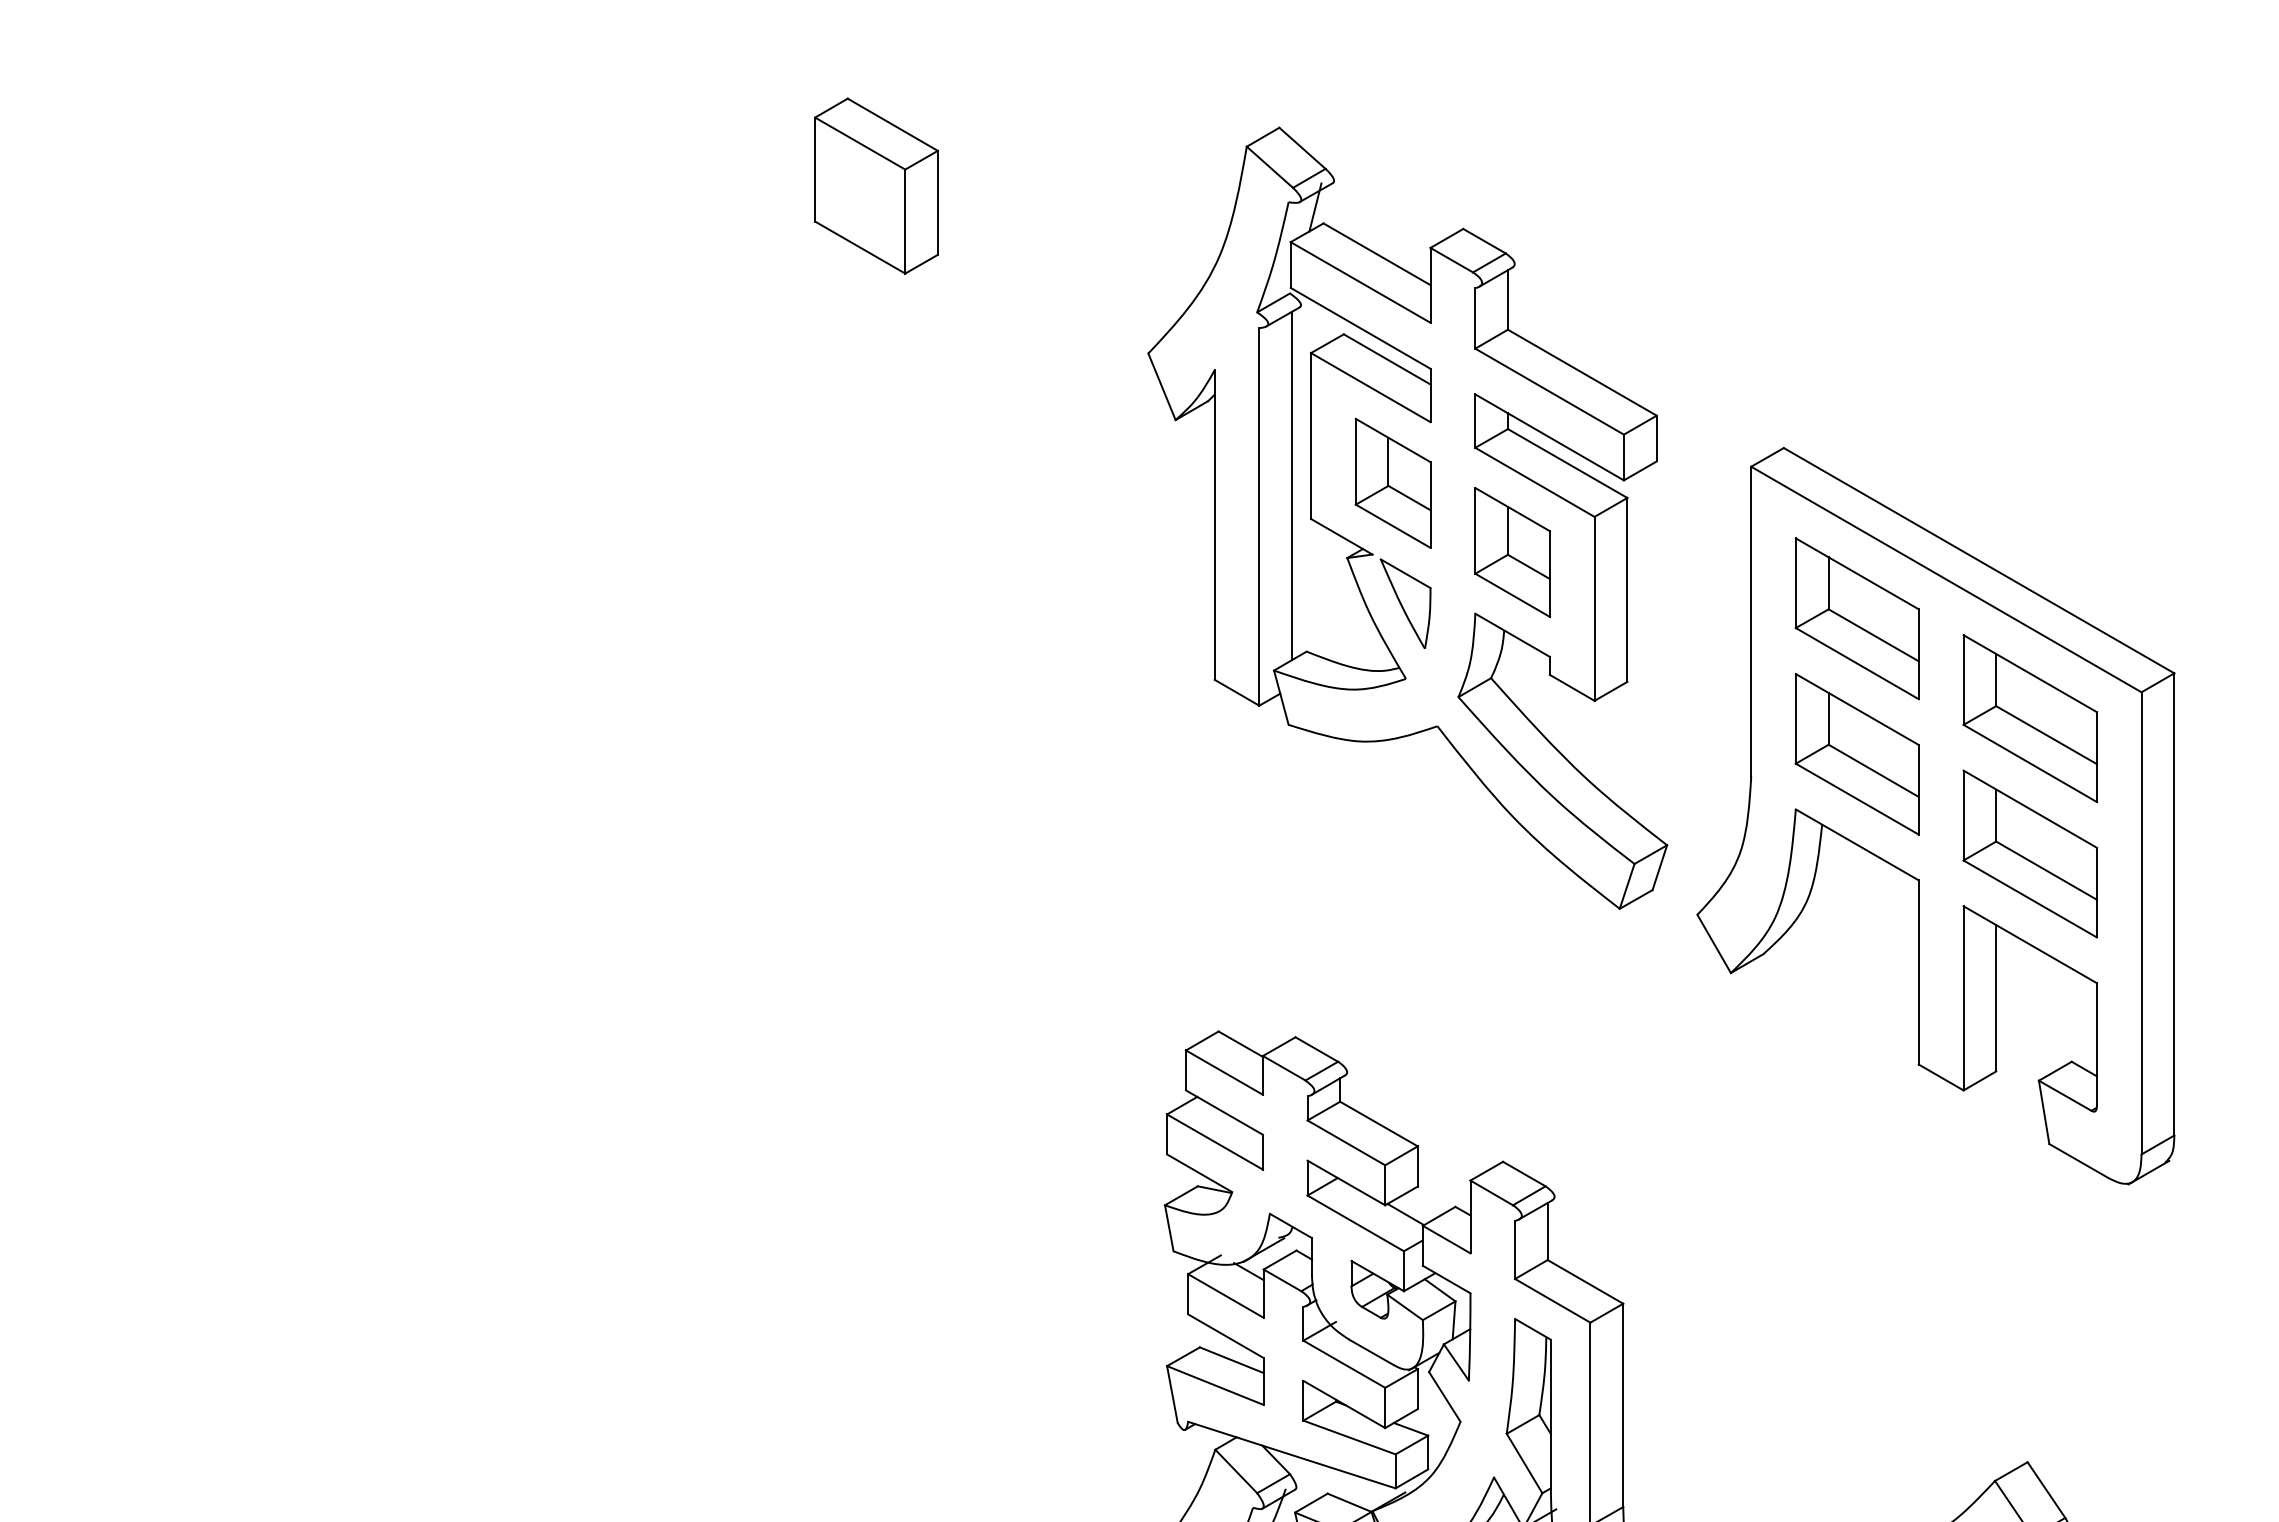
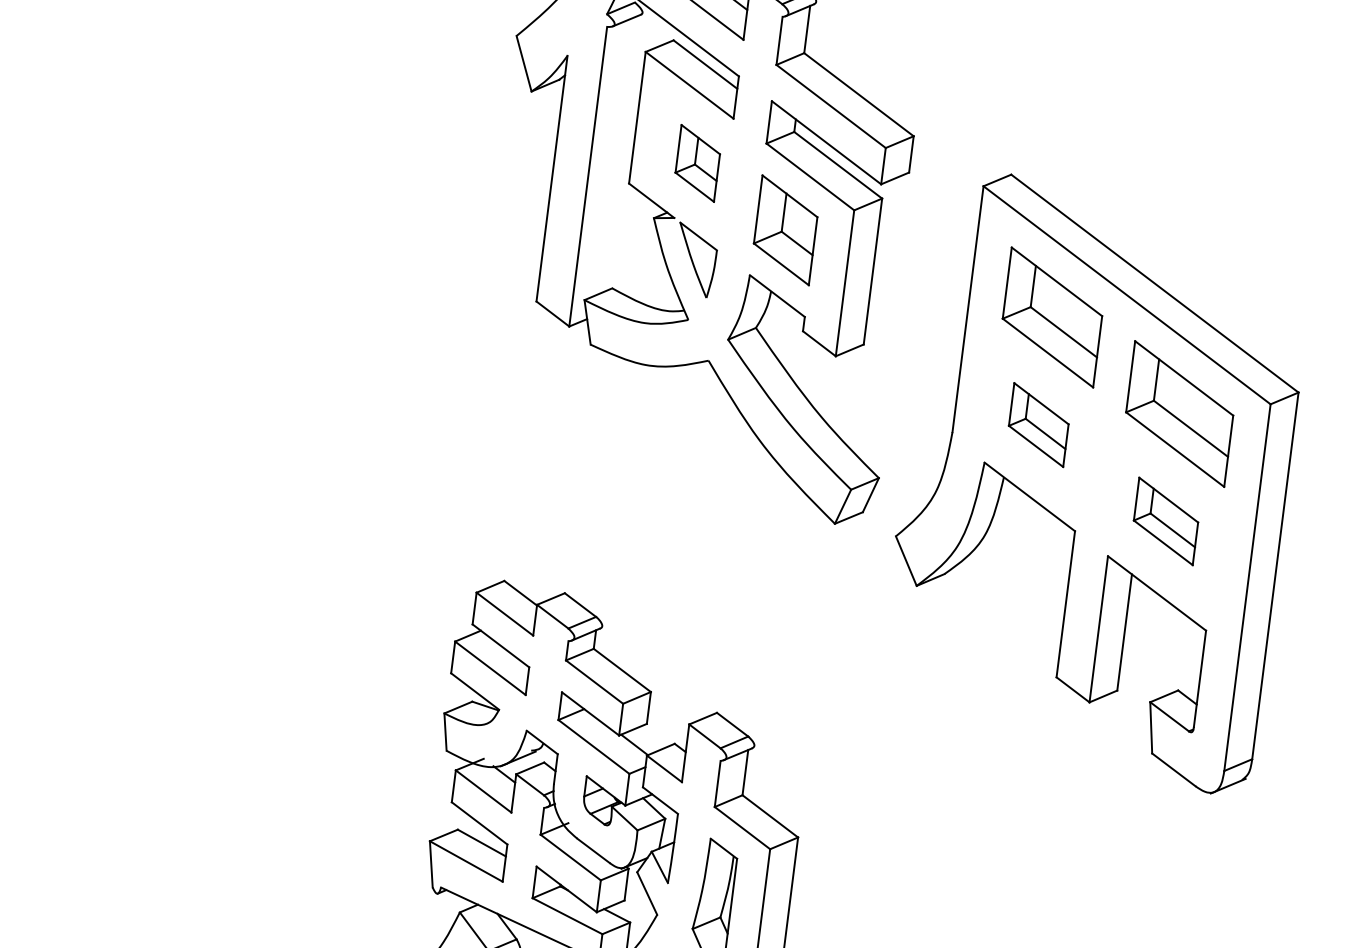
part: (1392, 482) -> (697, 162), size x0.7
line: (1292, 485) -> (617, 155), removed
part: (1856, 754) -> (1038, 425), size x0.6
part: (2029, 853) -> (1165, 520), size x0.6

